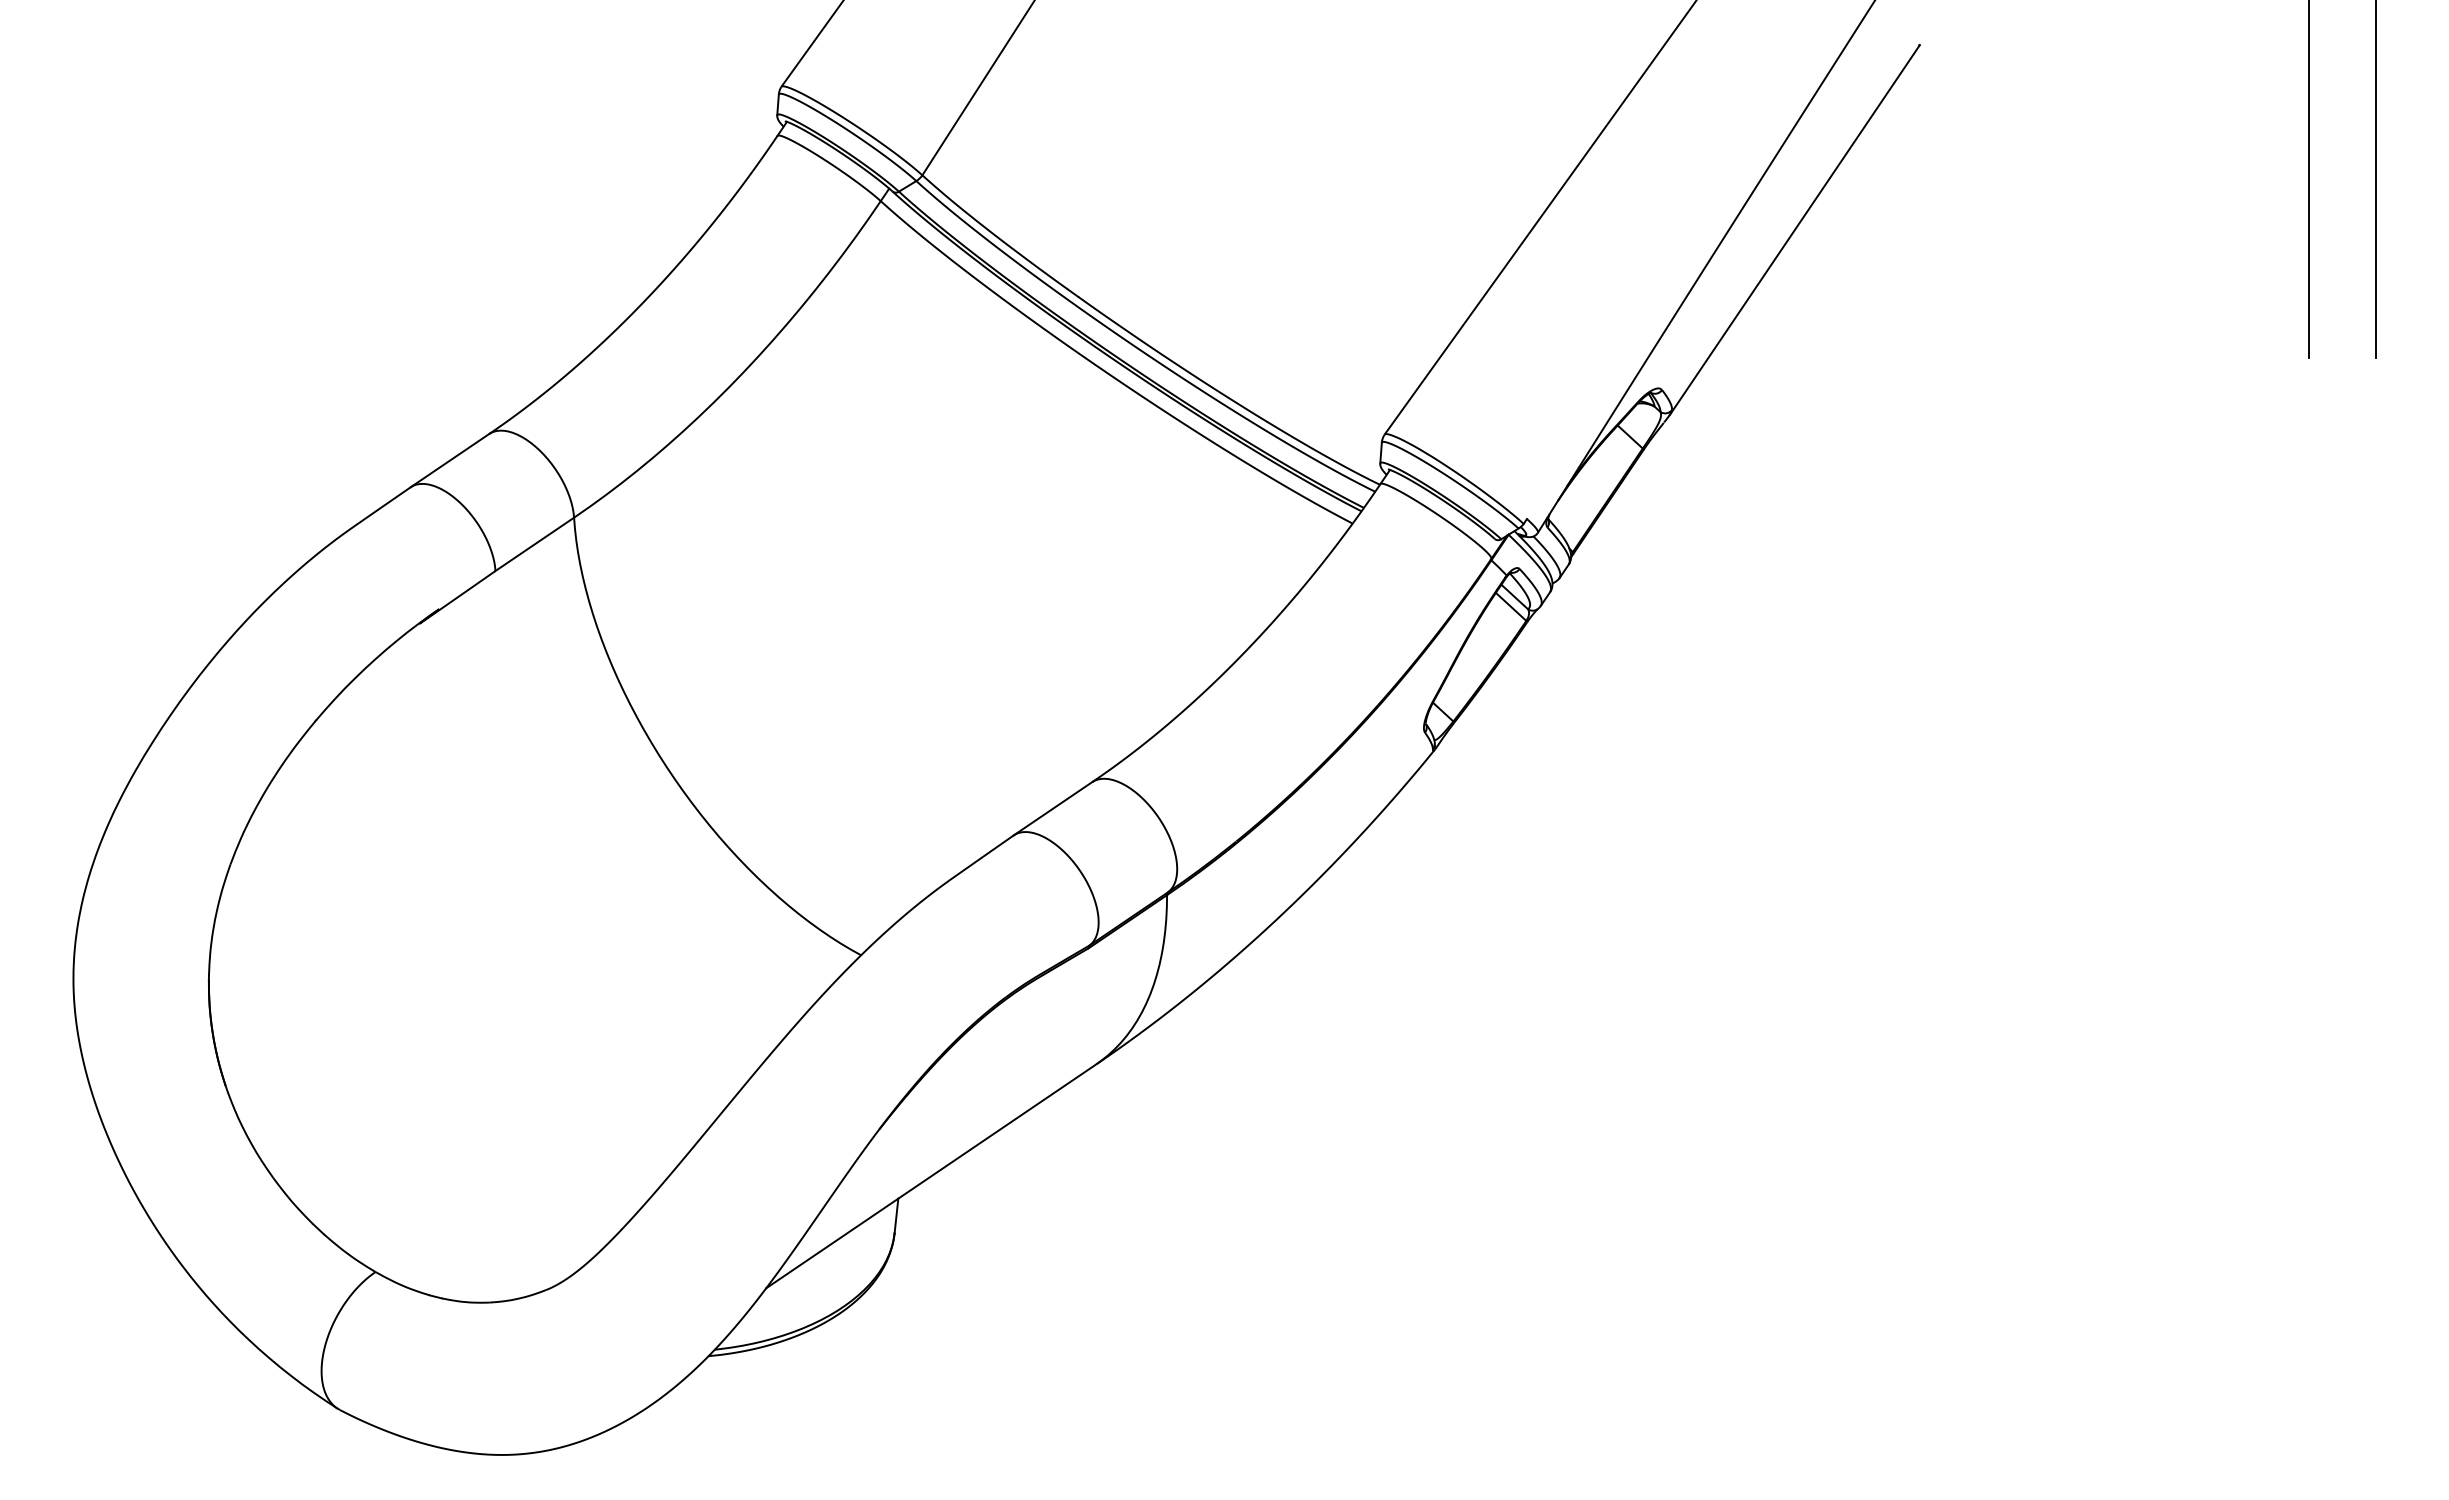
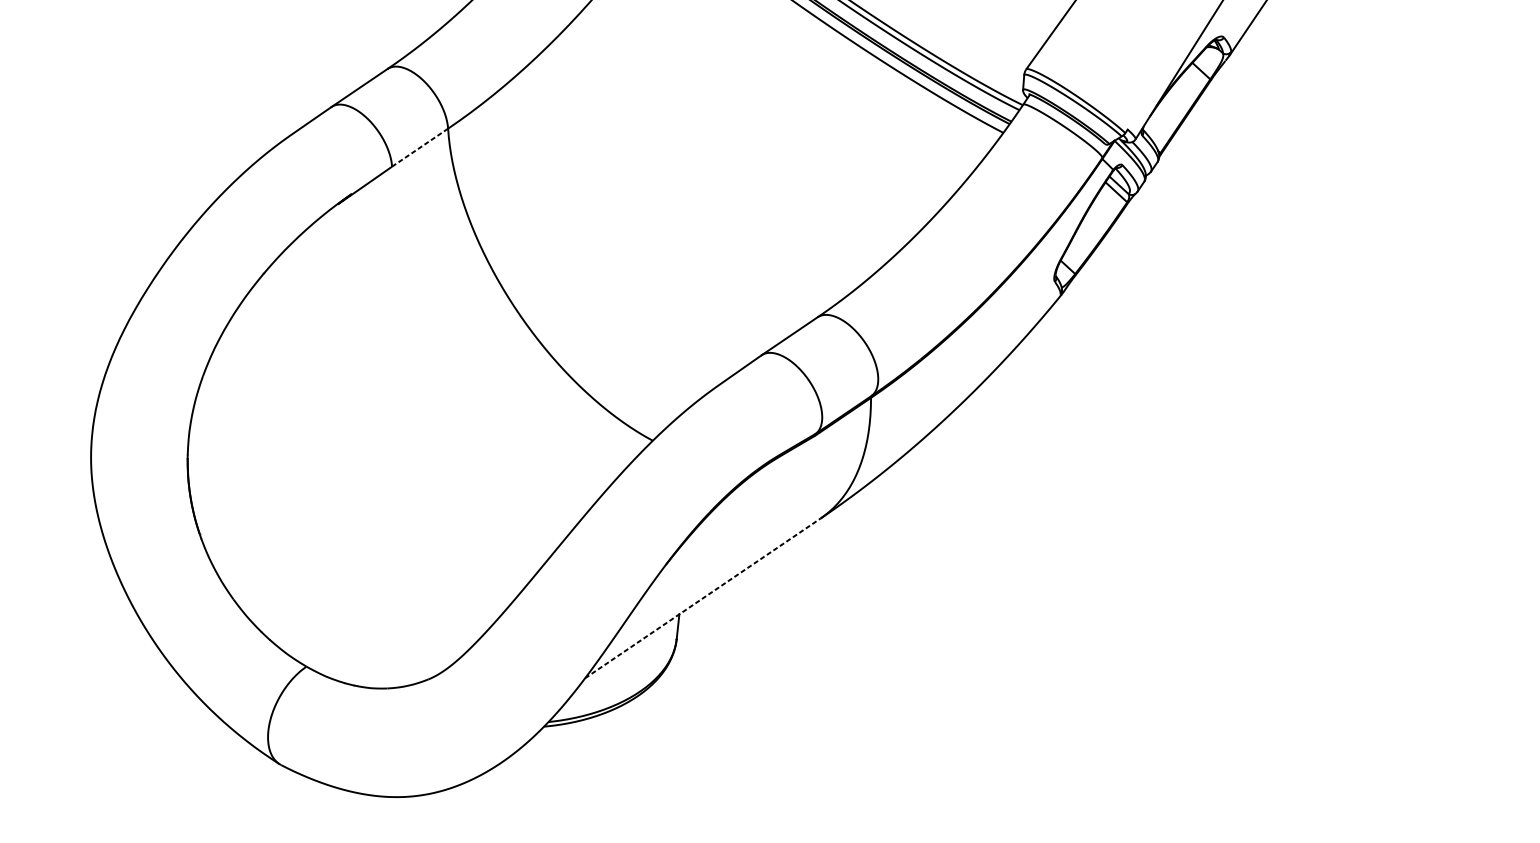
line: (534, 544) -> (419, 147), solid -> dashed
line: (931, 1176) -> (703, 598), solid -> dashed

